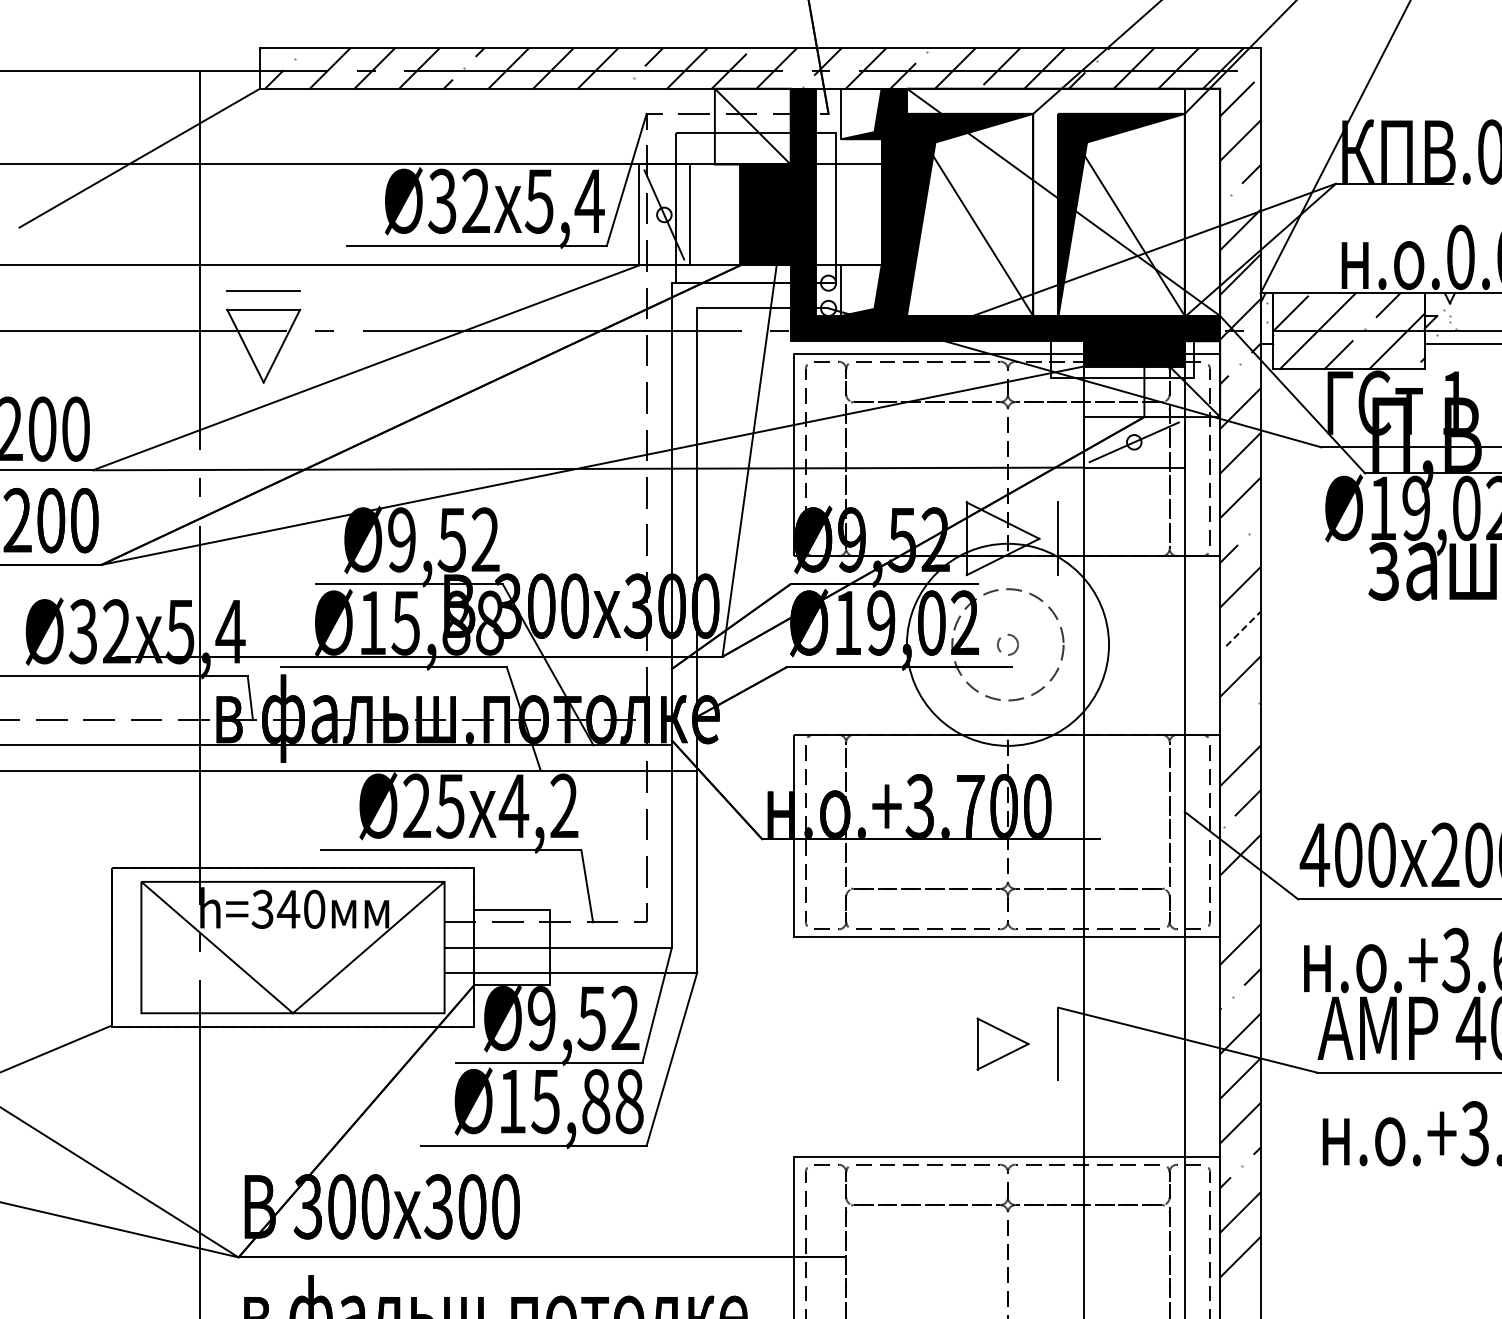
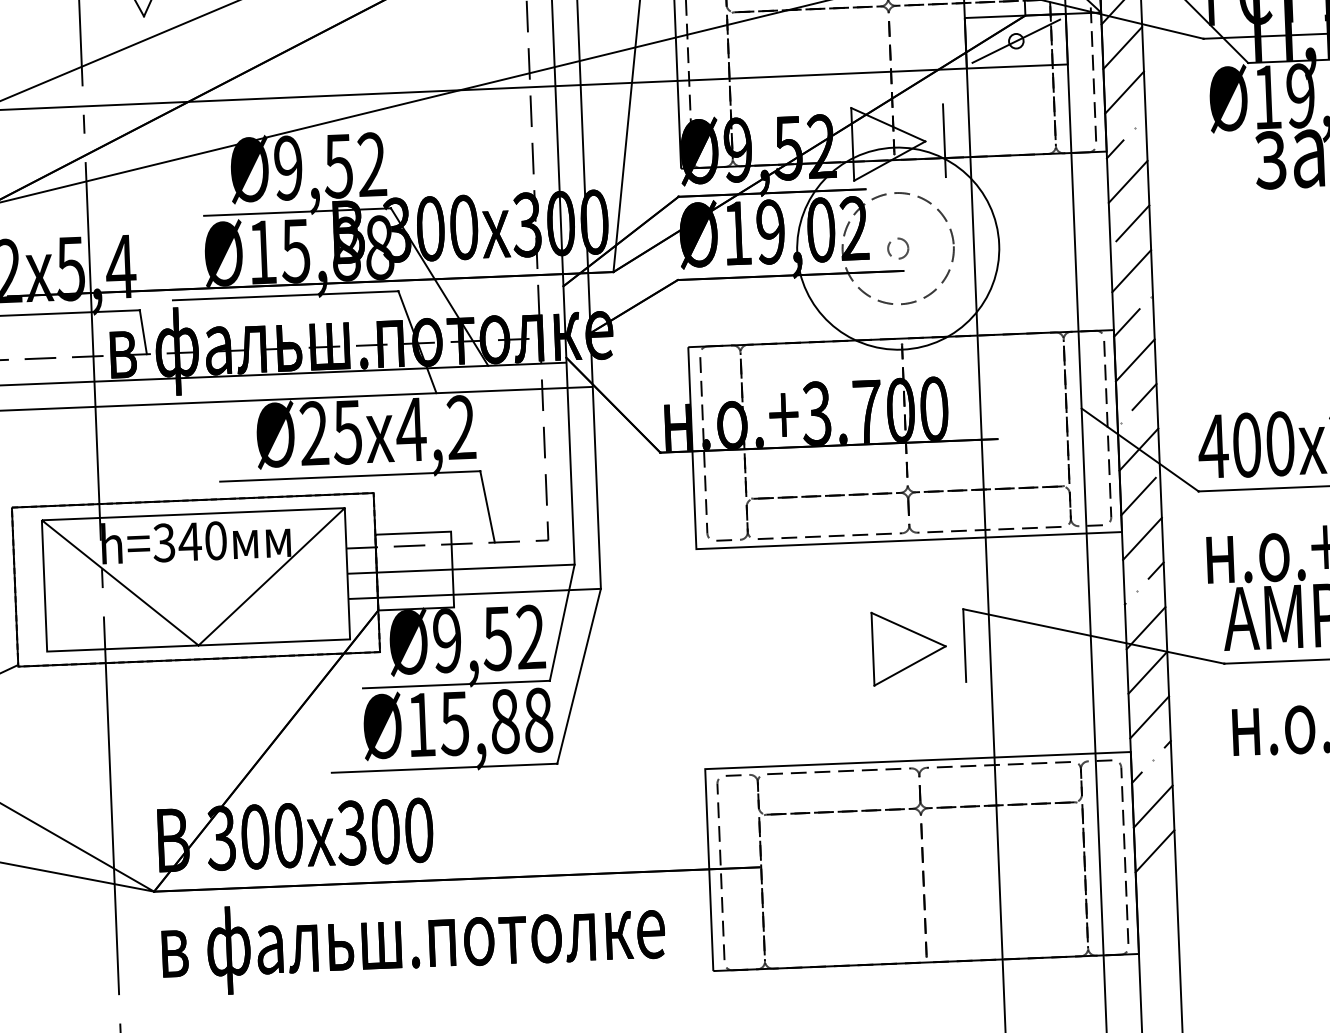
line: (1243, 628) -> (1132, 222), dashed -> solid
line: (1233, 727) -> (1126, 322), added
line: (1238, 902) -> (1138, 496), added
part: (1002, 1043) -> (908, 647), size x1.43

